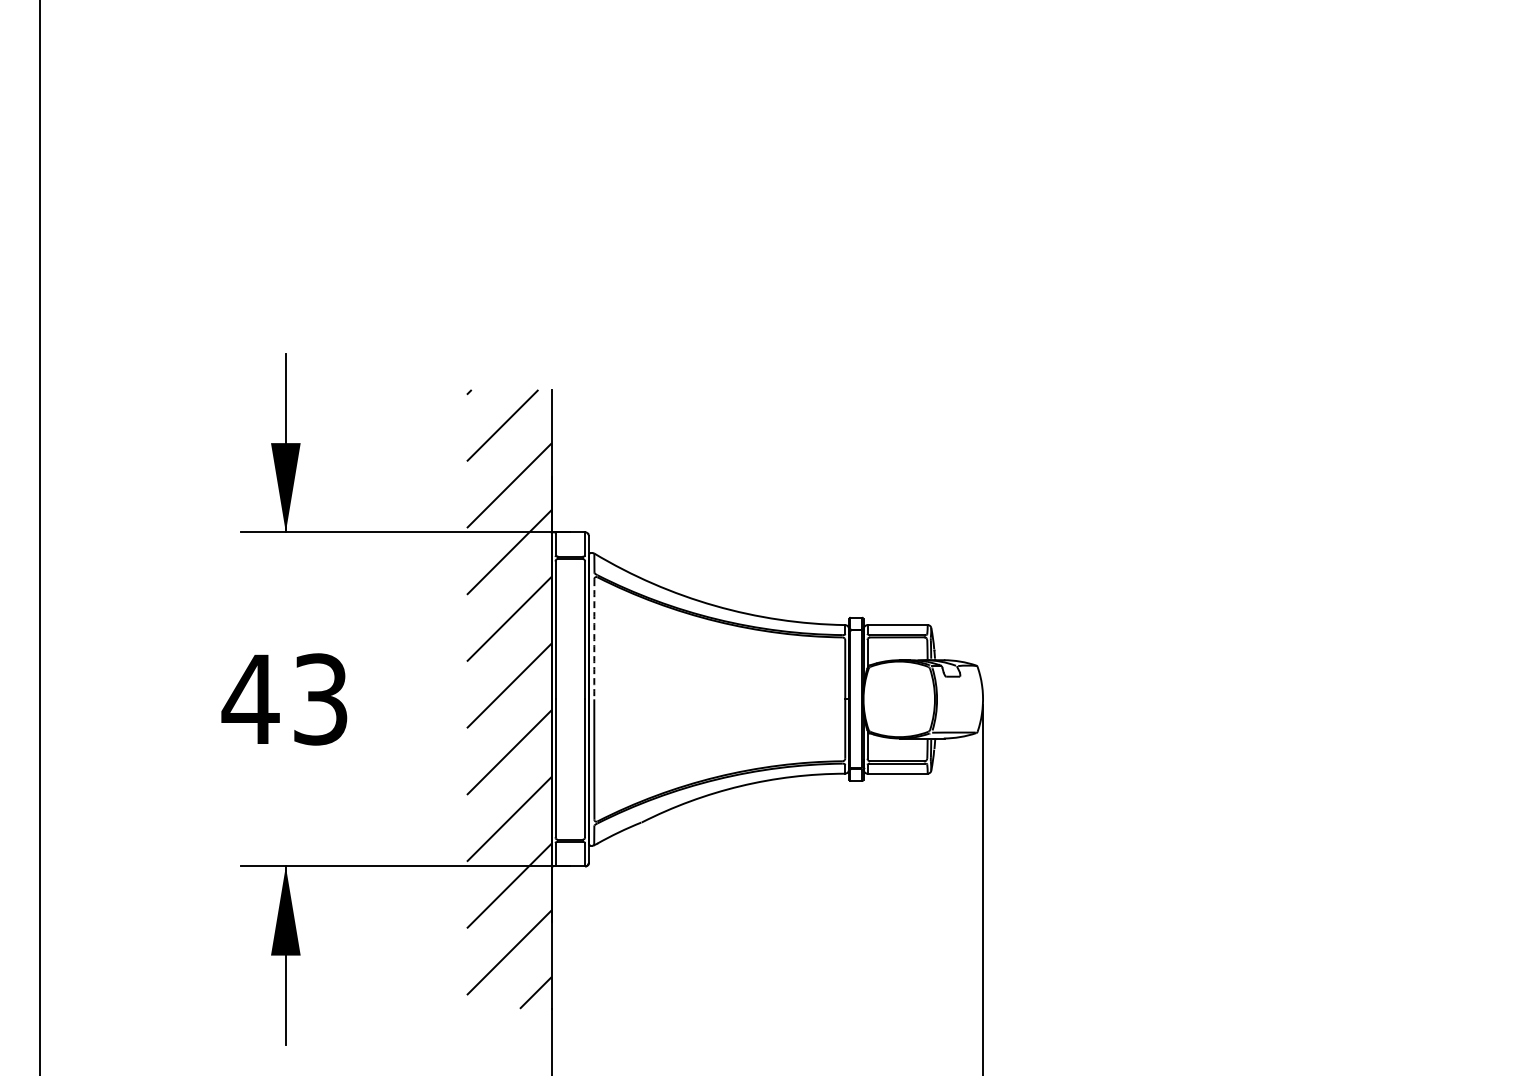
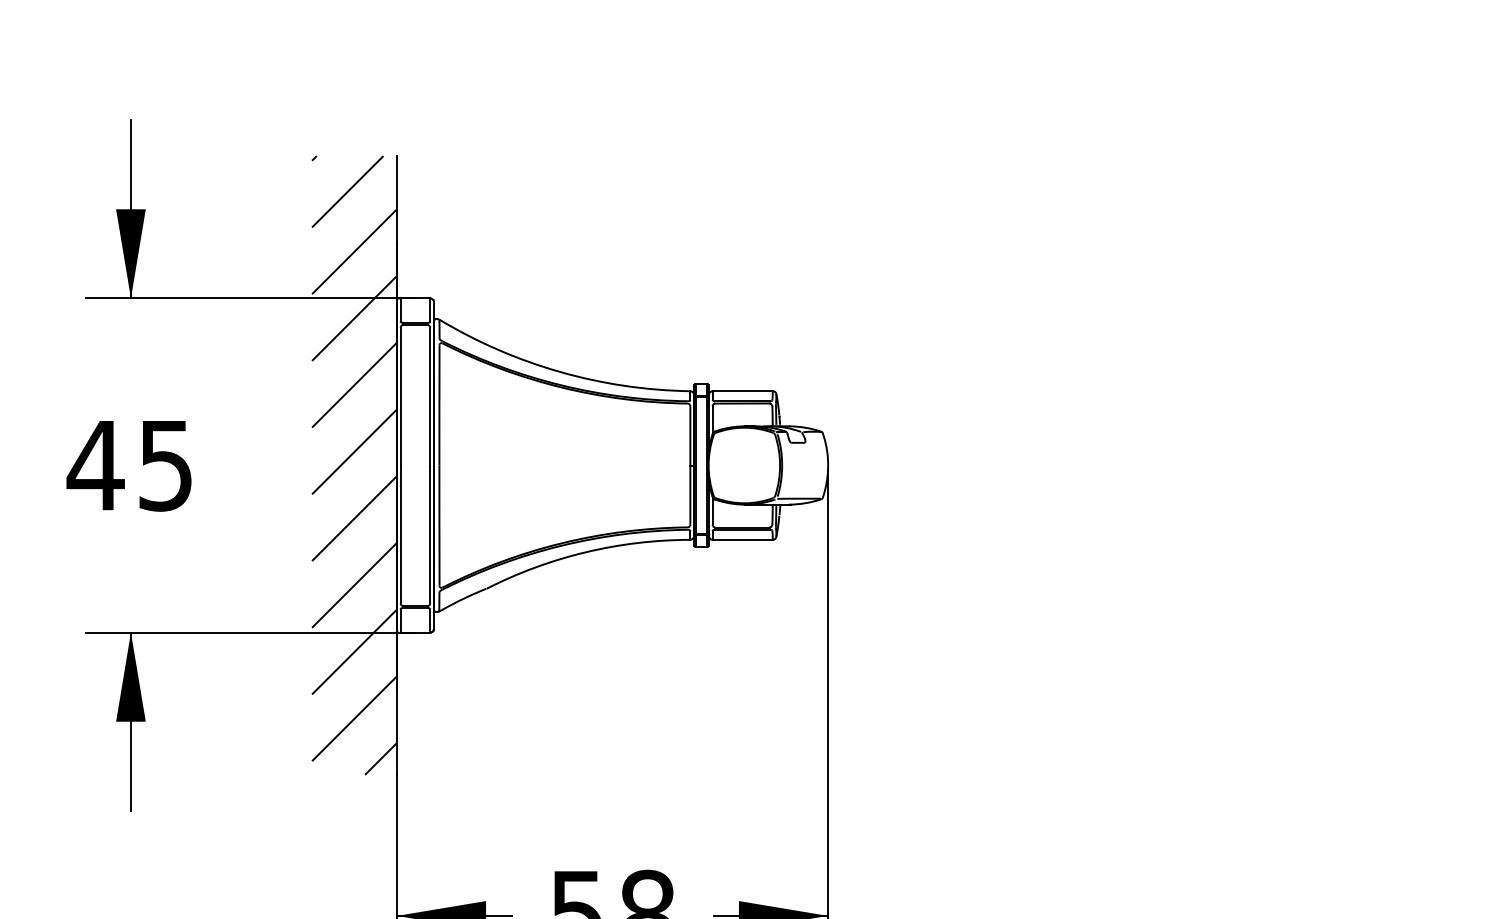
arc: (594, 639) -> (439, 405), dashed -> solid
text: (320, 699) -> (165, 465), 43 -> 45

